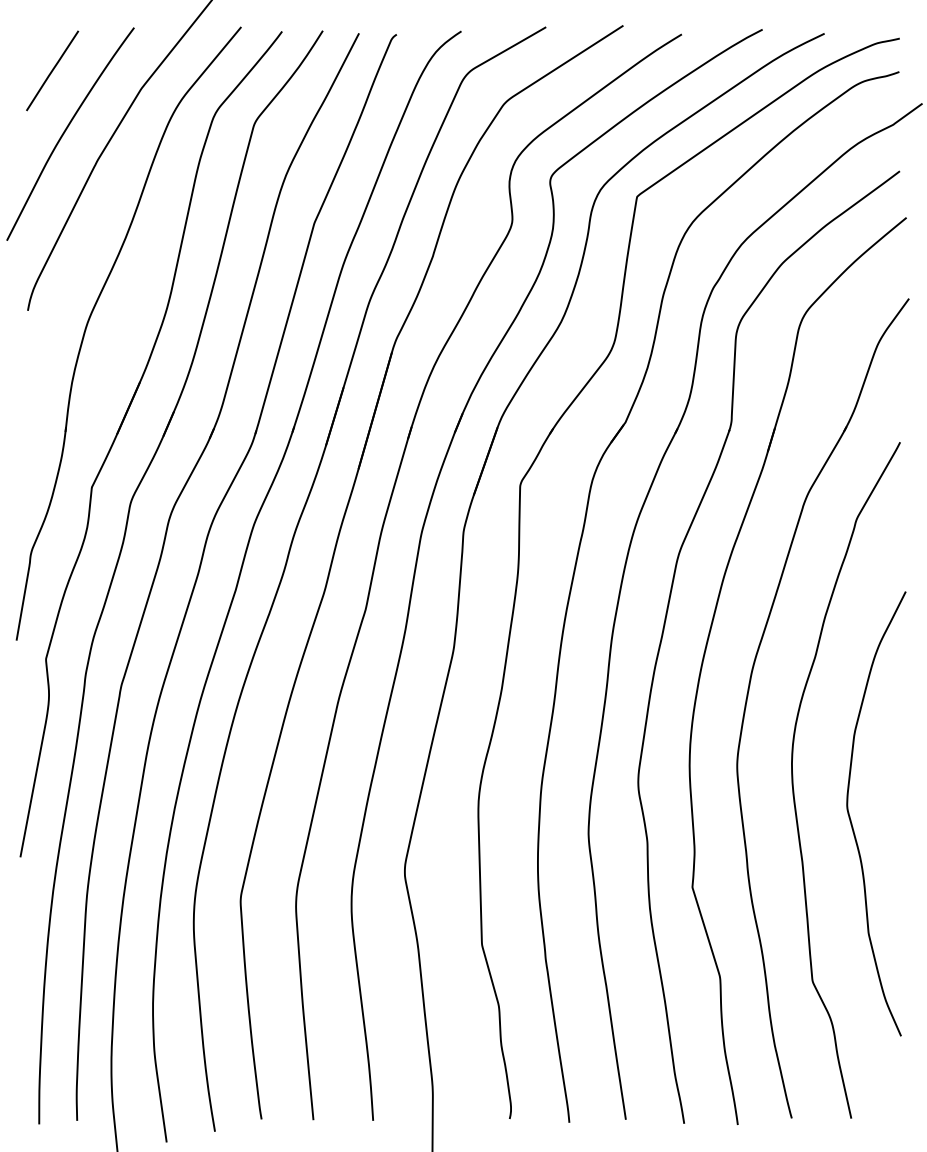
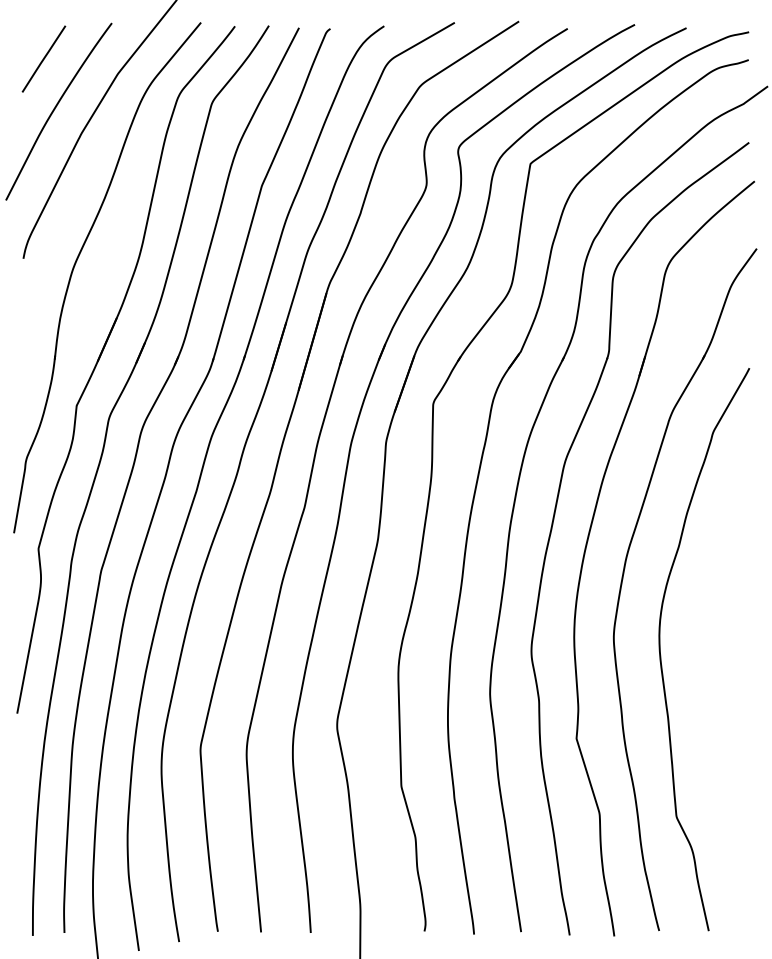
curve: (851, 819) -> (708, 682), removed

